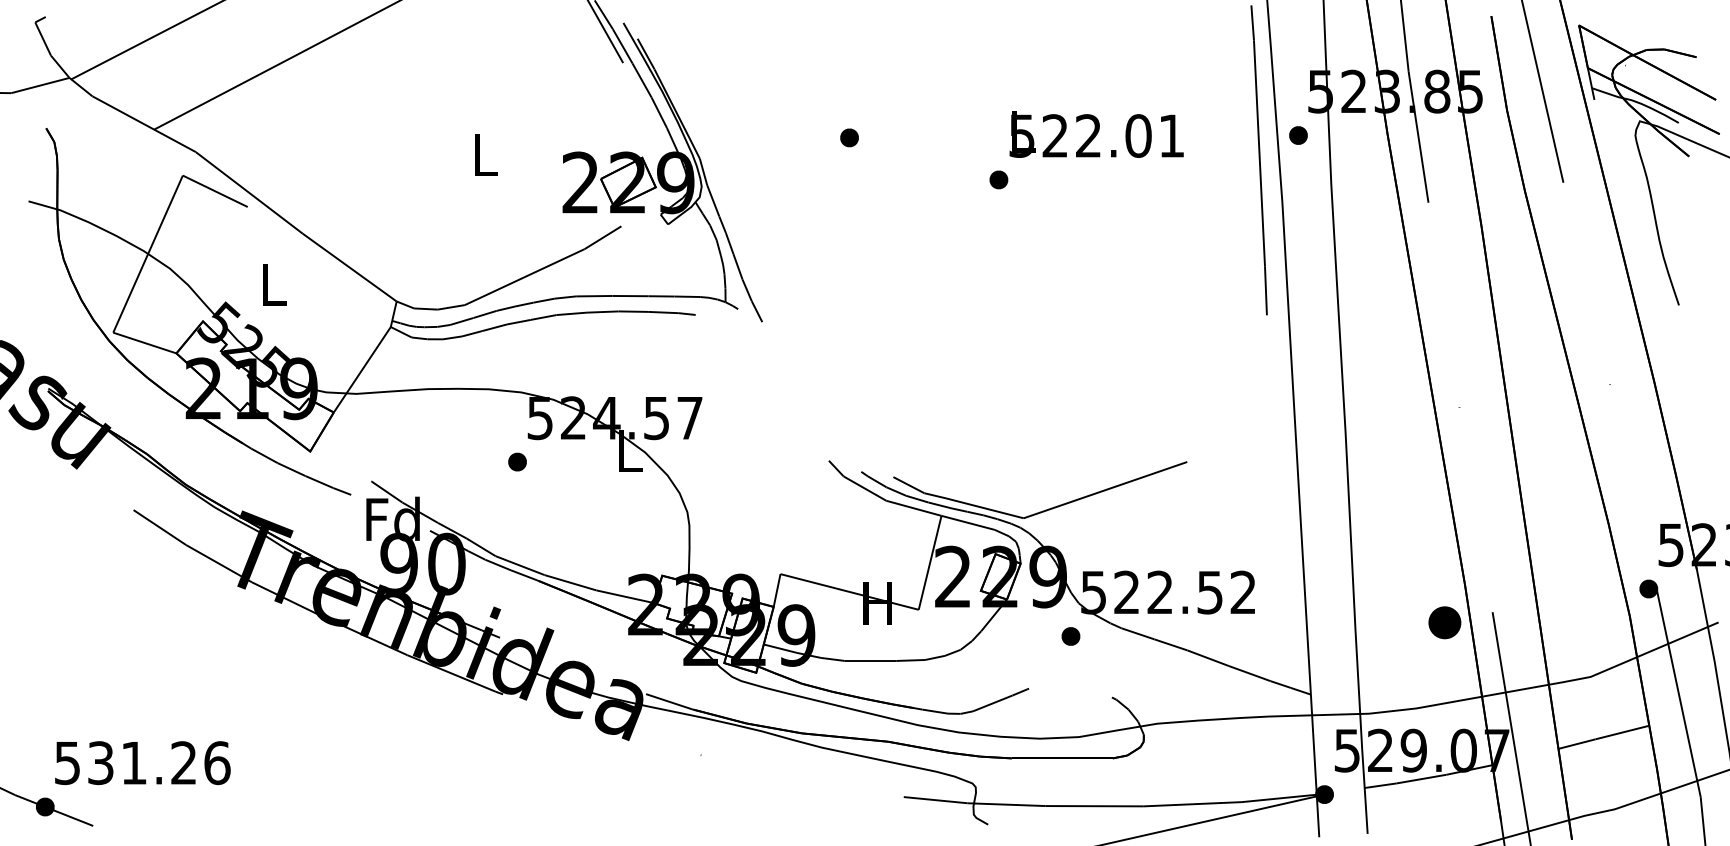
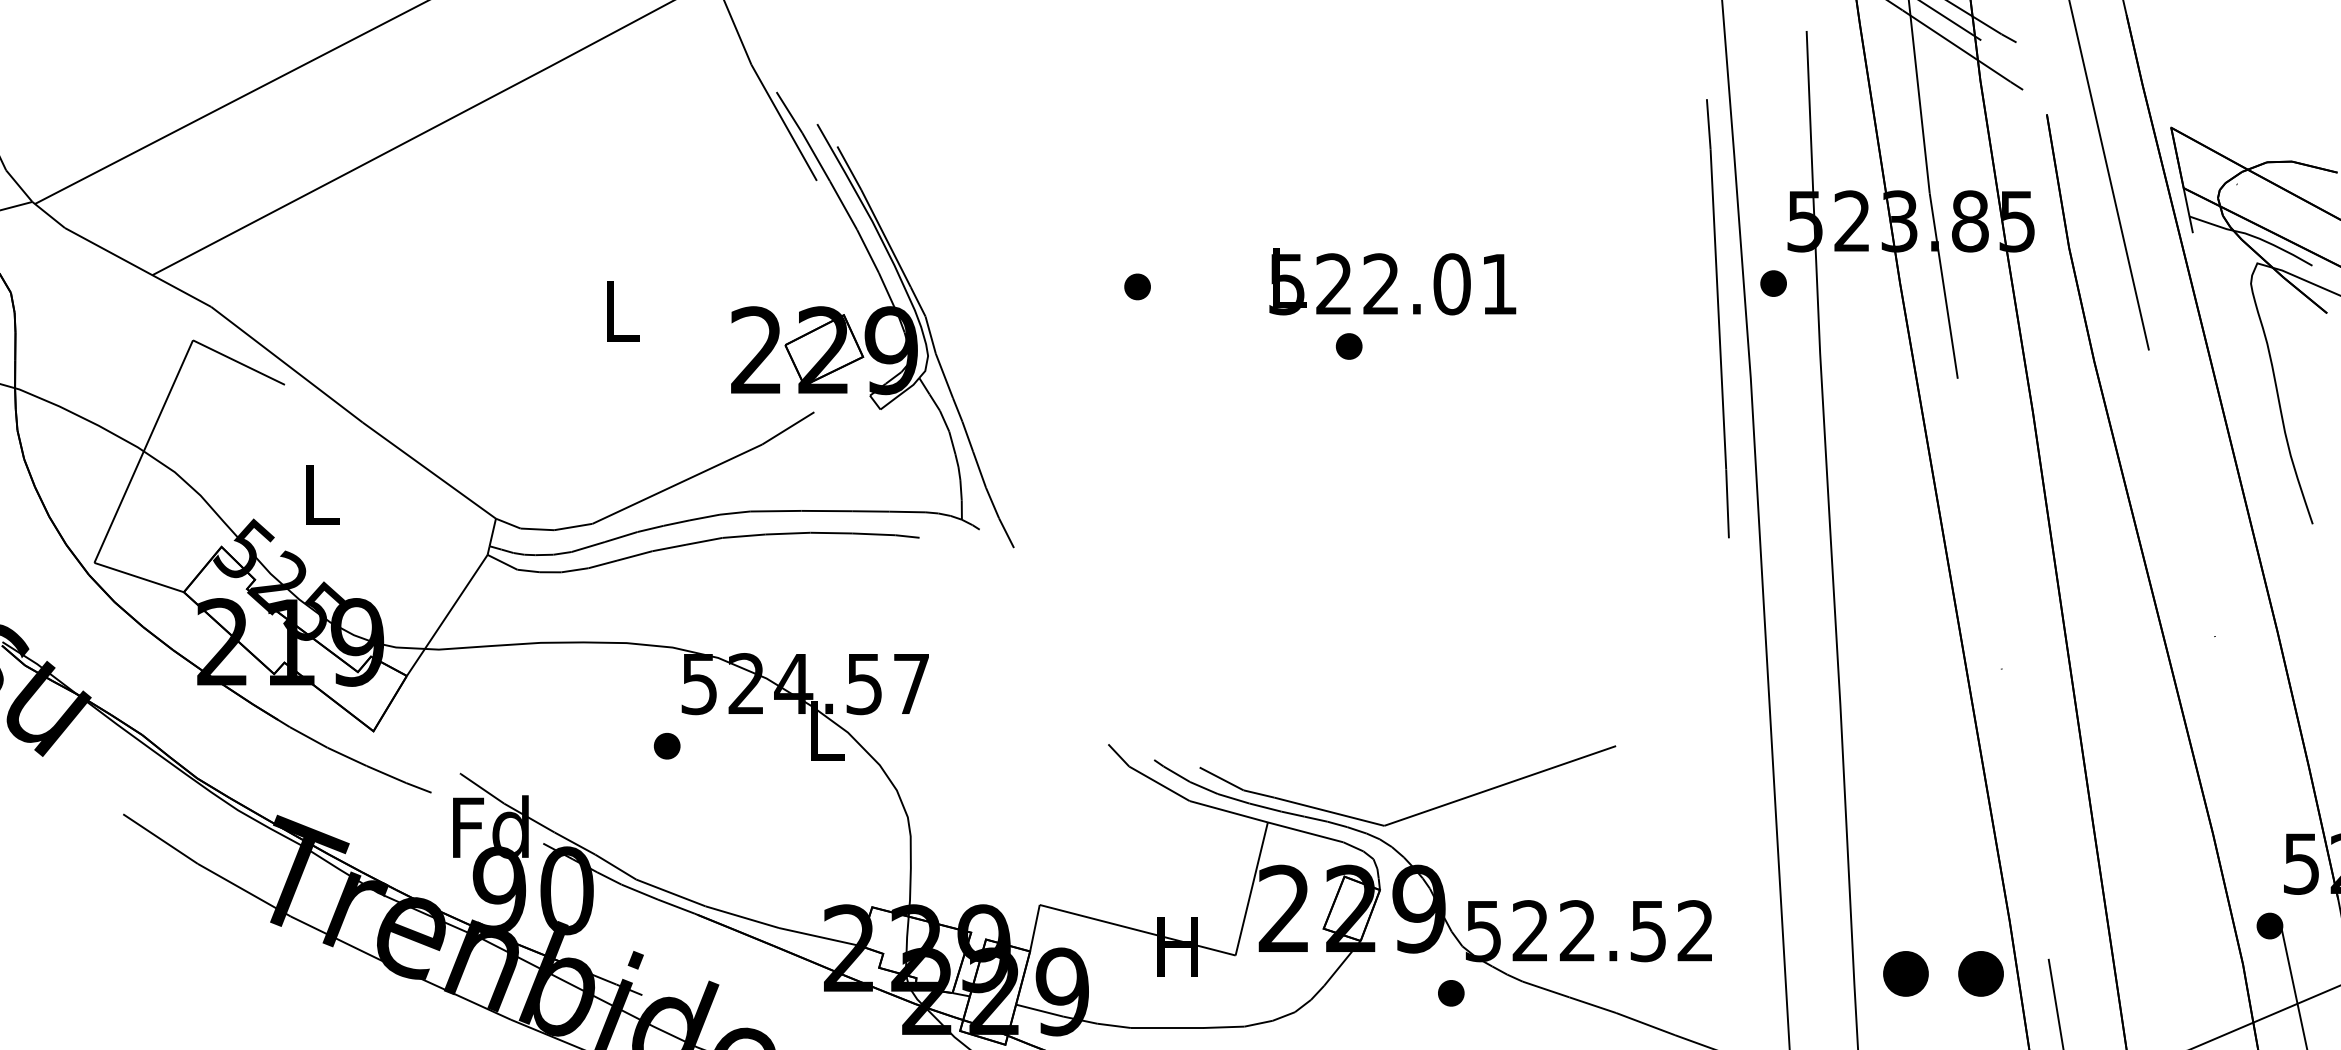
text: (1096, 134) -> (1392, 282), moved
part: (1391, 622) -> (1905, 973), added

